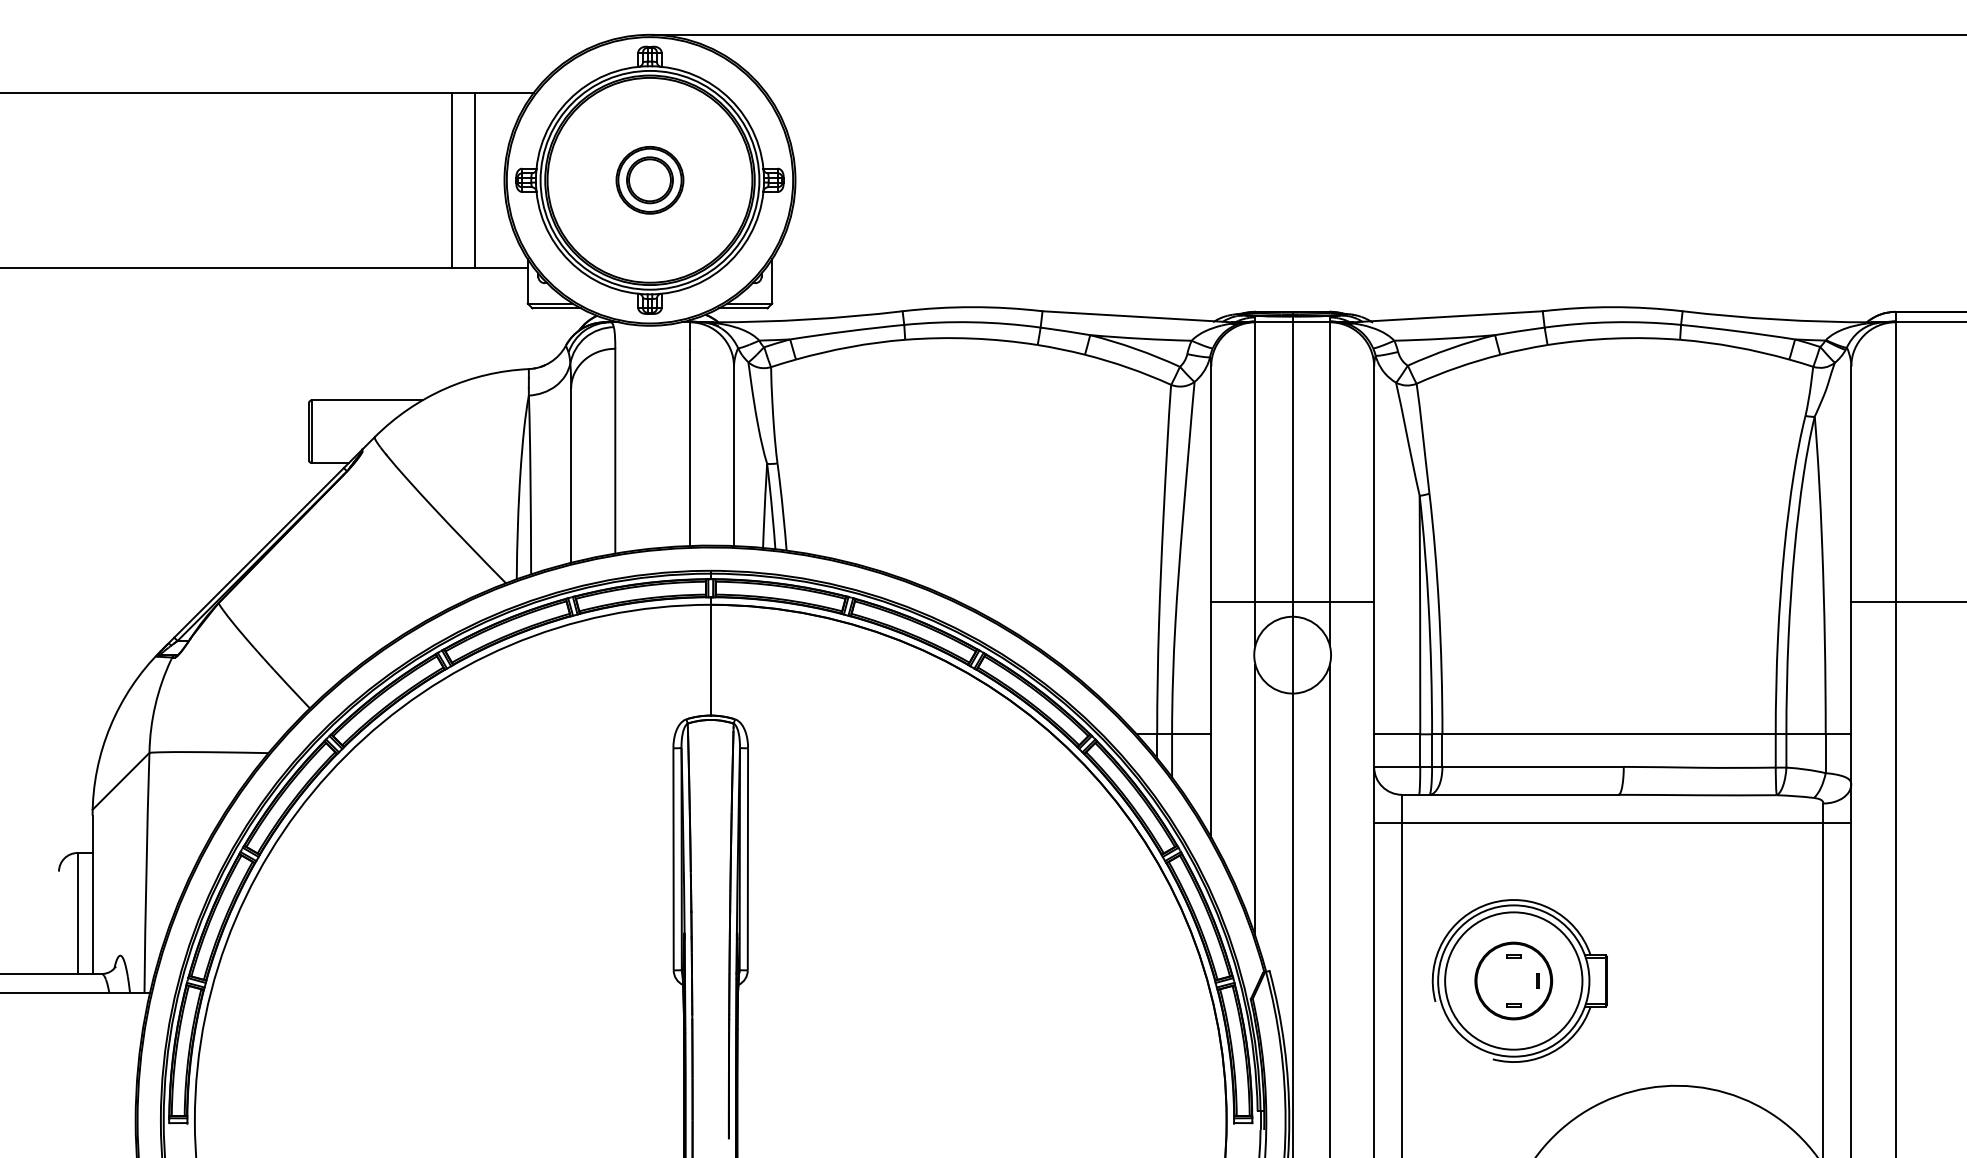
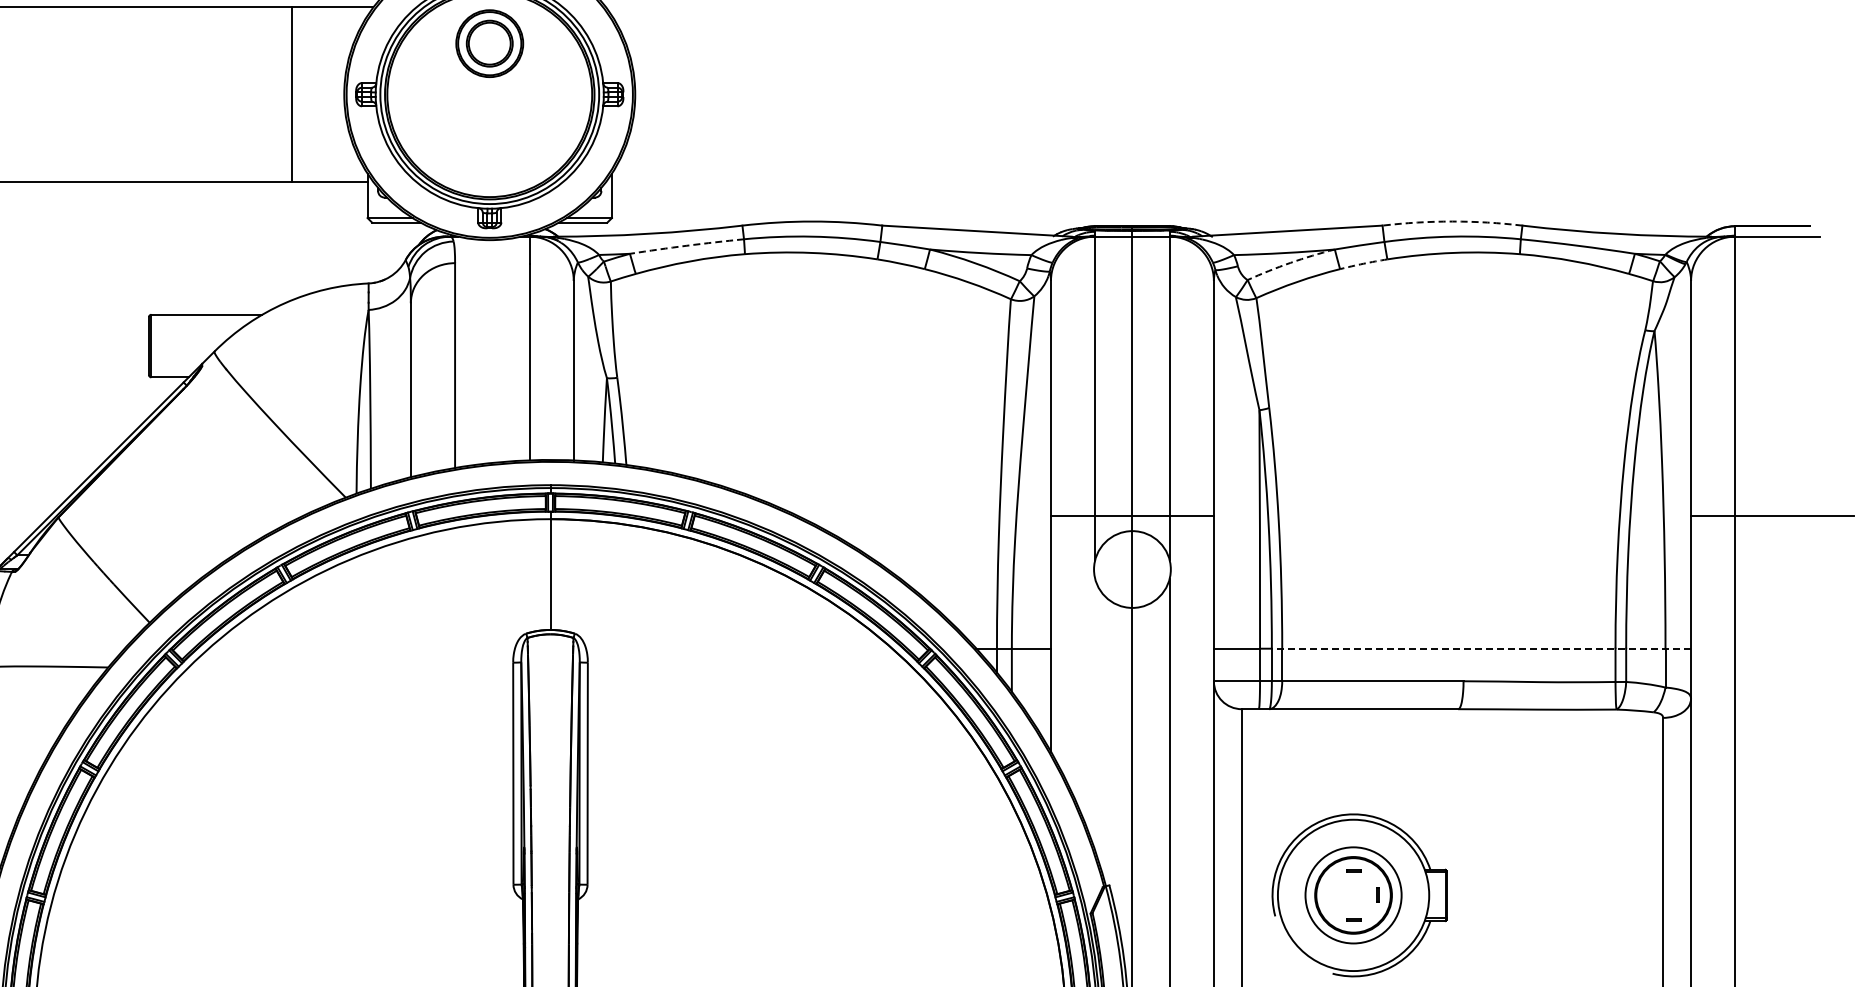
line: (475, 180) -> (315, 94), removed
part: (649, 180) -> (489, 43), moved
arc: (1612, 307) -> (1452, 221), solid -> dashed
arc: (847, 331) -> (687, 245), solid -> dashed
arc: (1450, 348) -> (1290, 262), solid -> dashed
arc: (1523, 349) -> (1363, 263), solid -> dashed
line: (1641, 734) -> (1481, 648), solid -> dashed
line: (1255, 800) -> (1095, 714), removed
line: (1612, 822) -> (1452, 736), removed
circle: (1513, 980) -> (1353, 894), size x0.7

